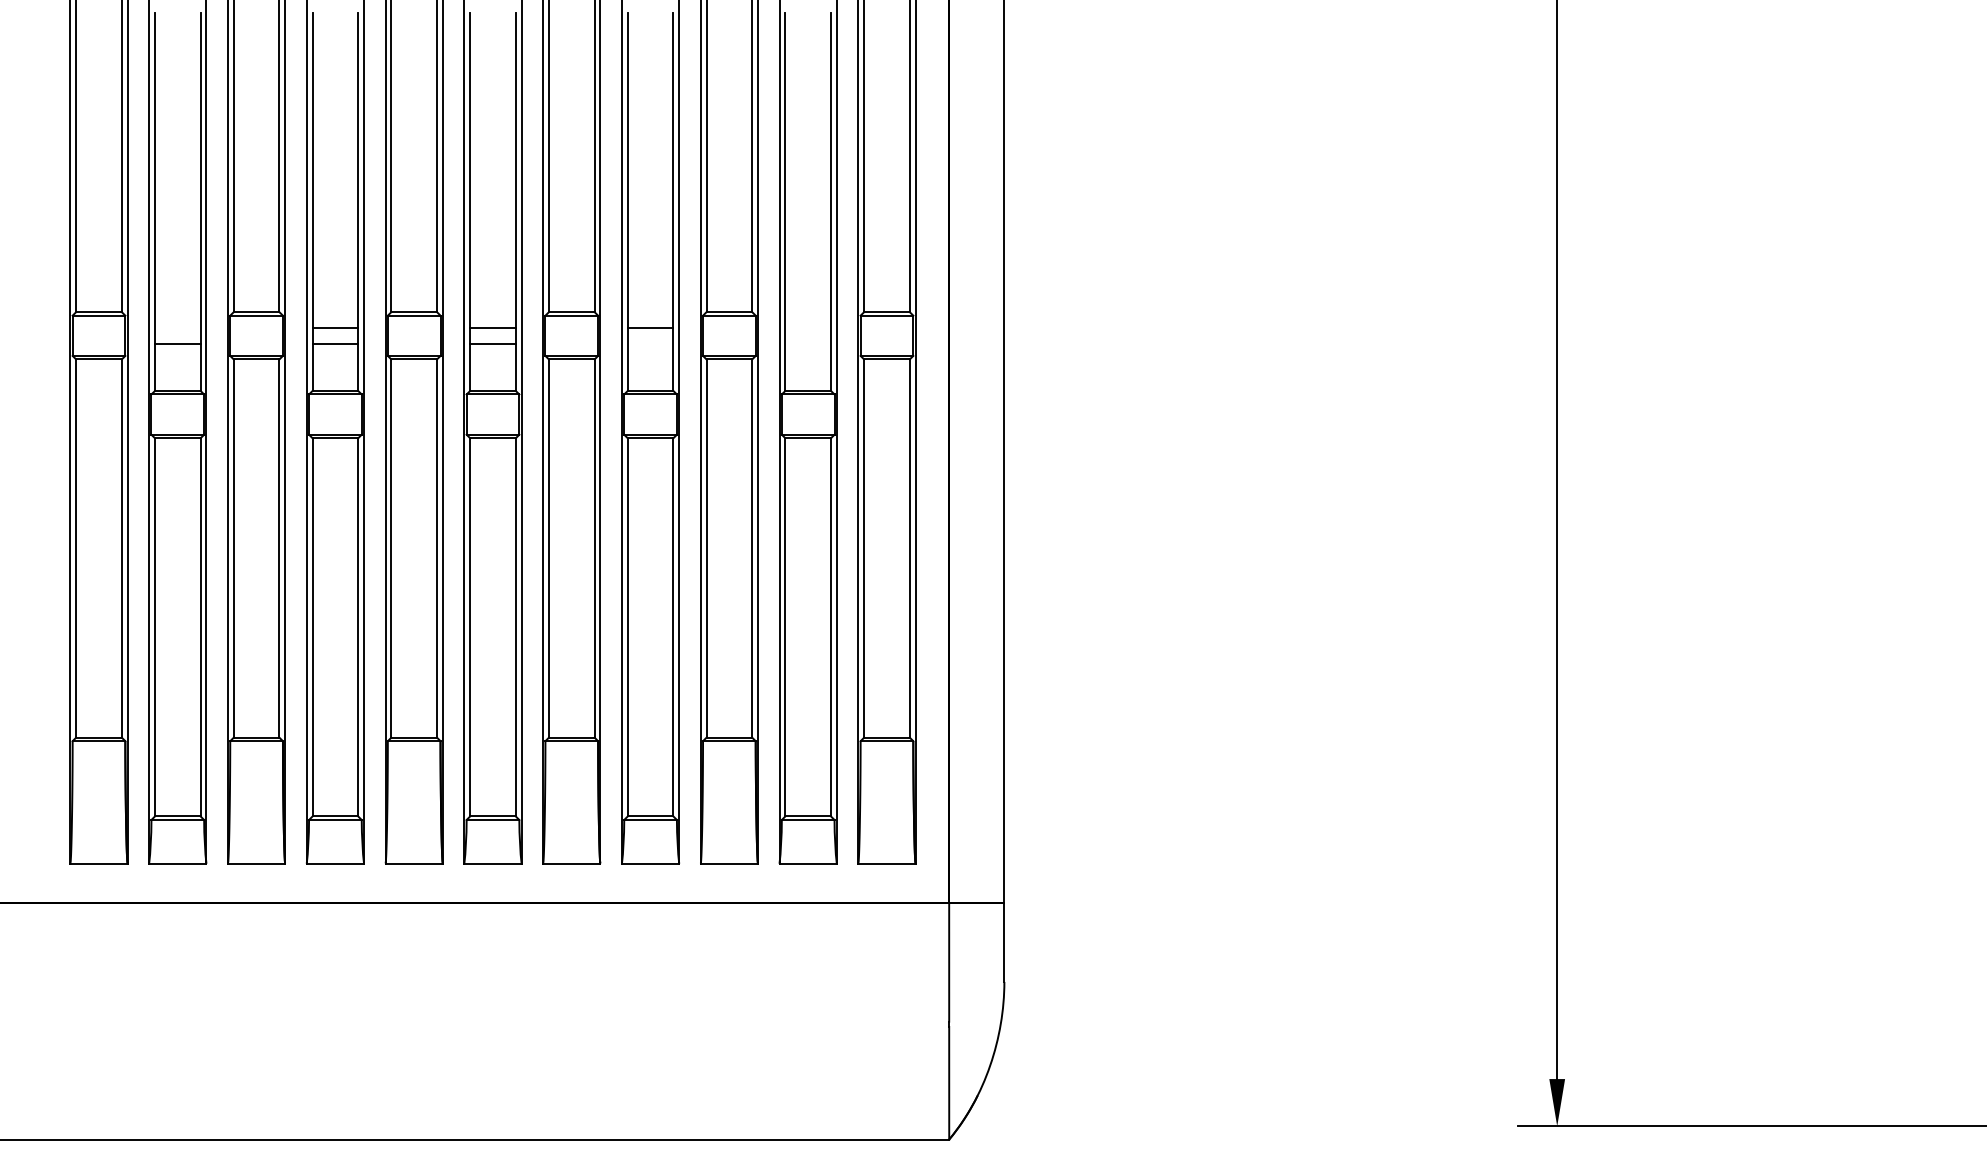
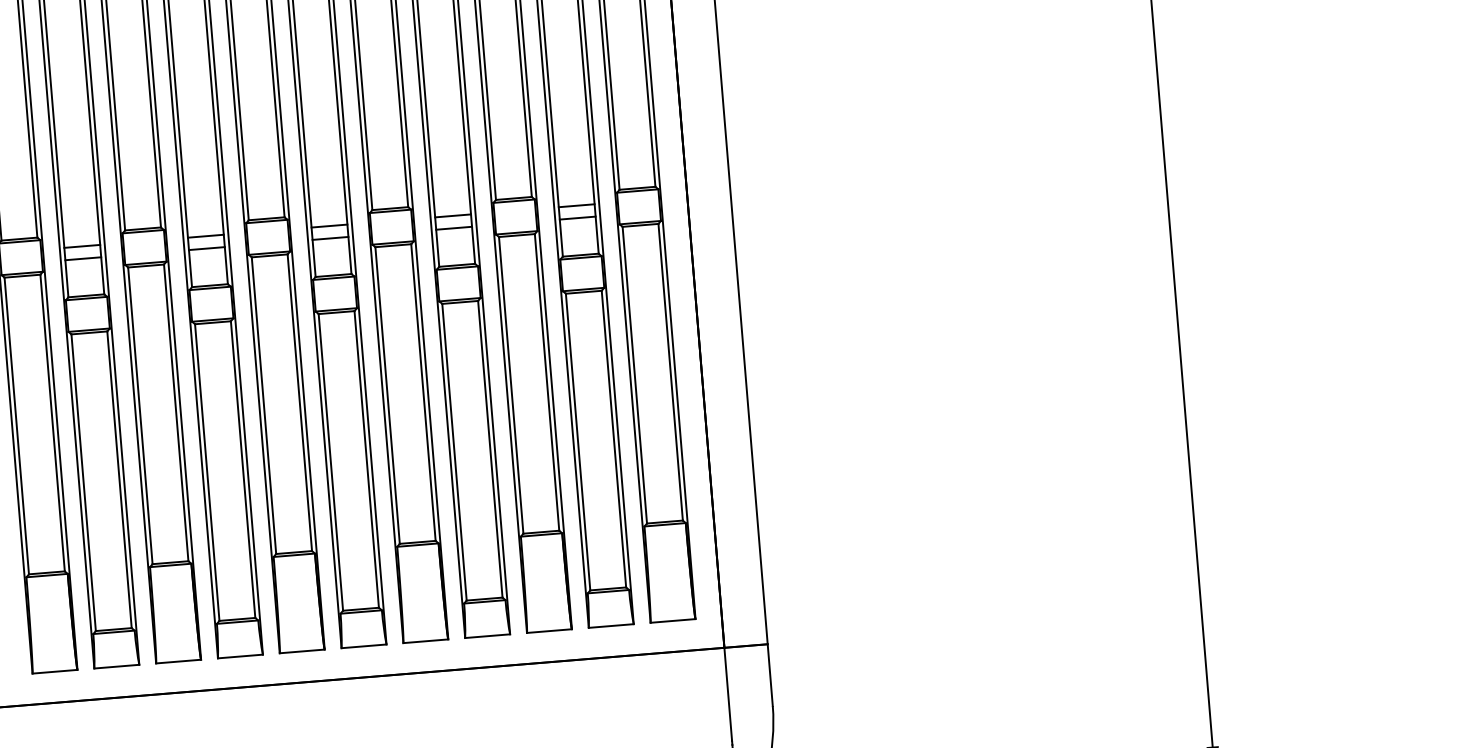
line: (177, 327) -> (82, 246), added
line: (808, 327) -> (576, 205), added
line: (650, 343) -> (454, 228), added
line: (808, 343) -> (577, 217), added

